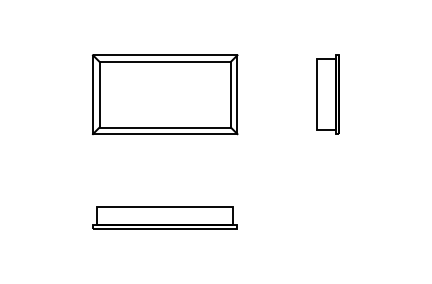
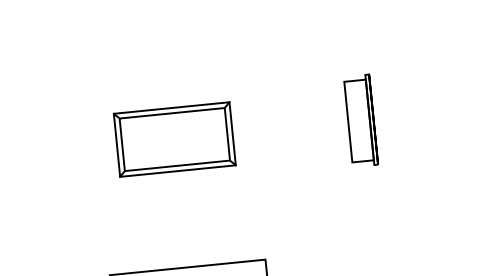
part: (164, 94) -> (174, 139), size x0.7

